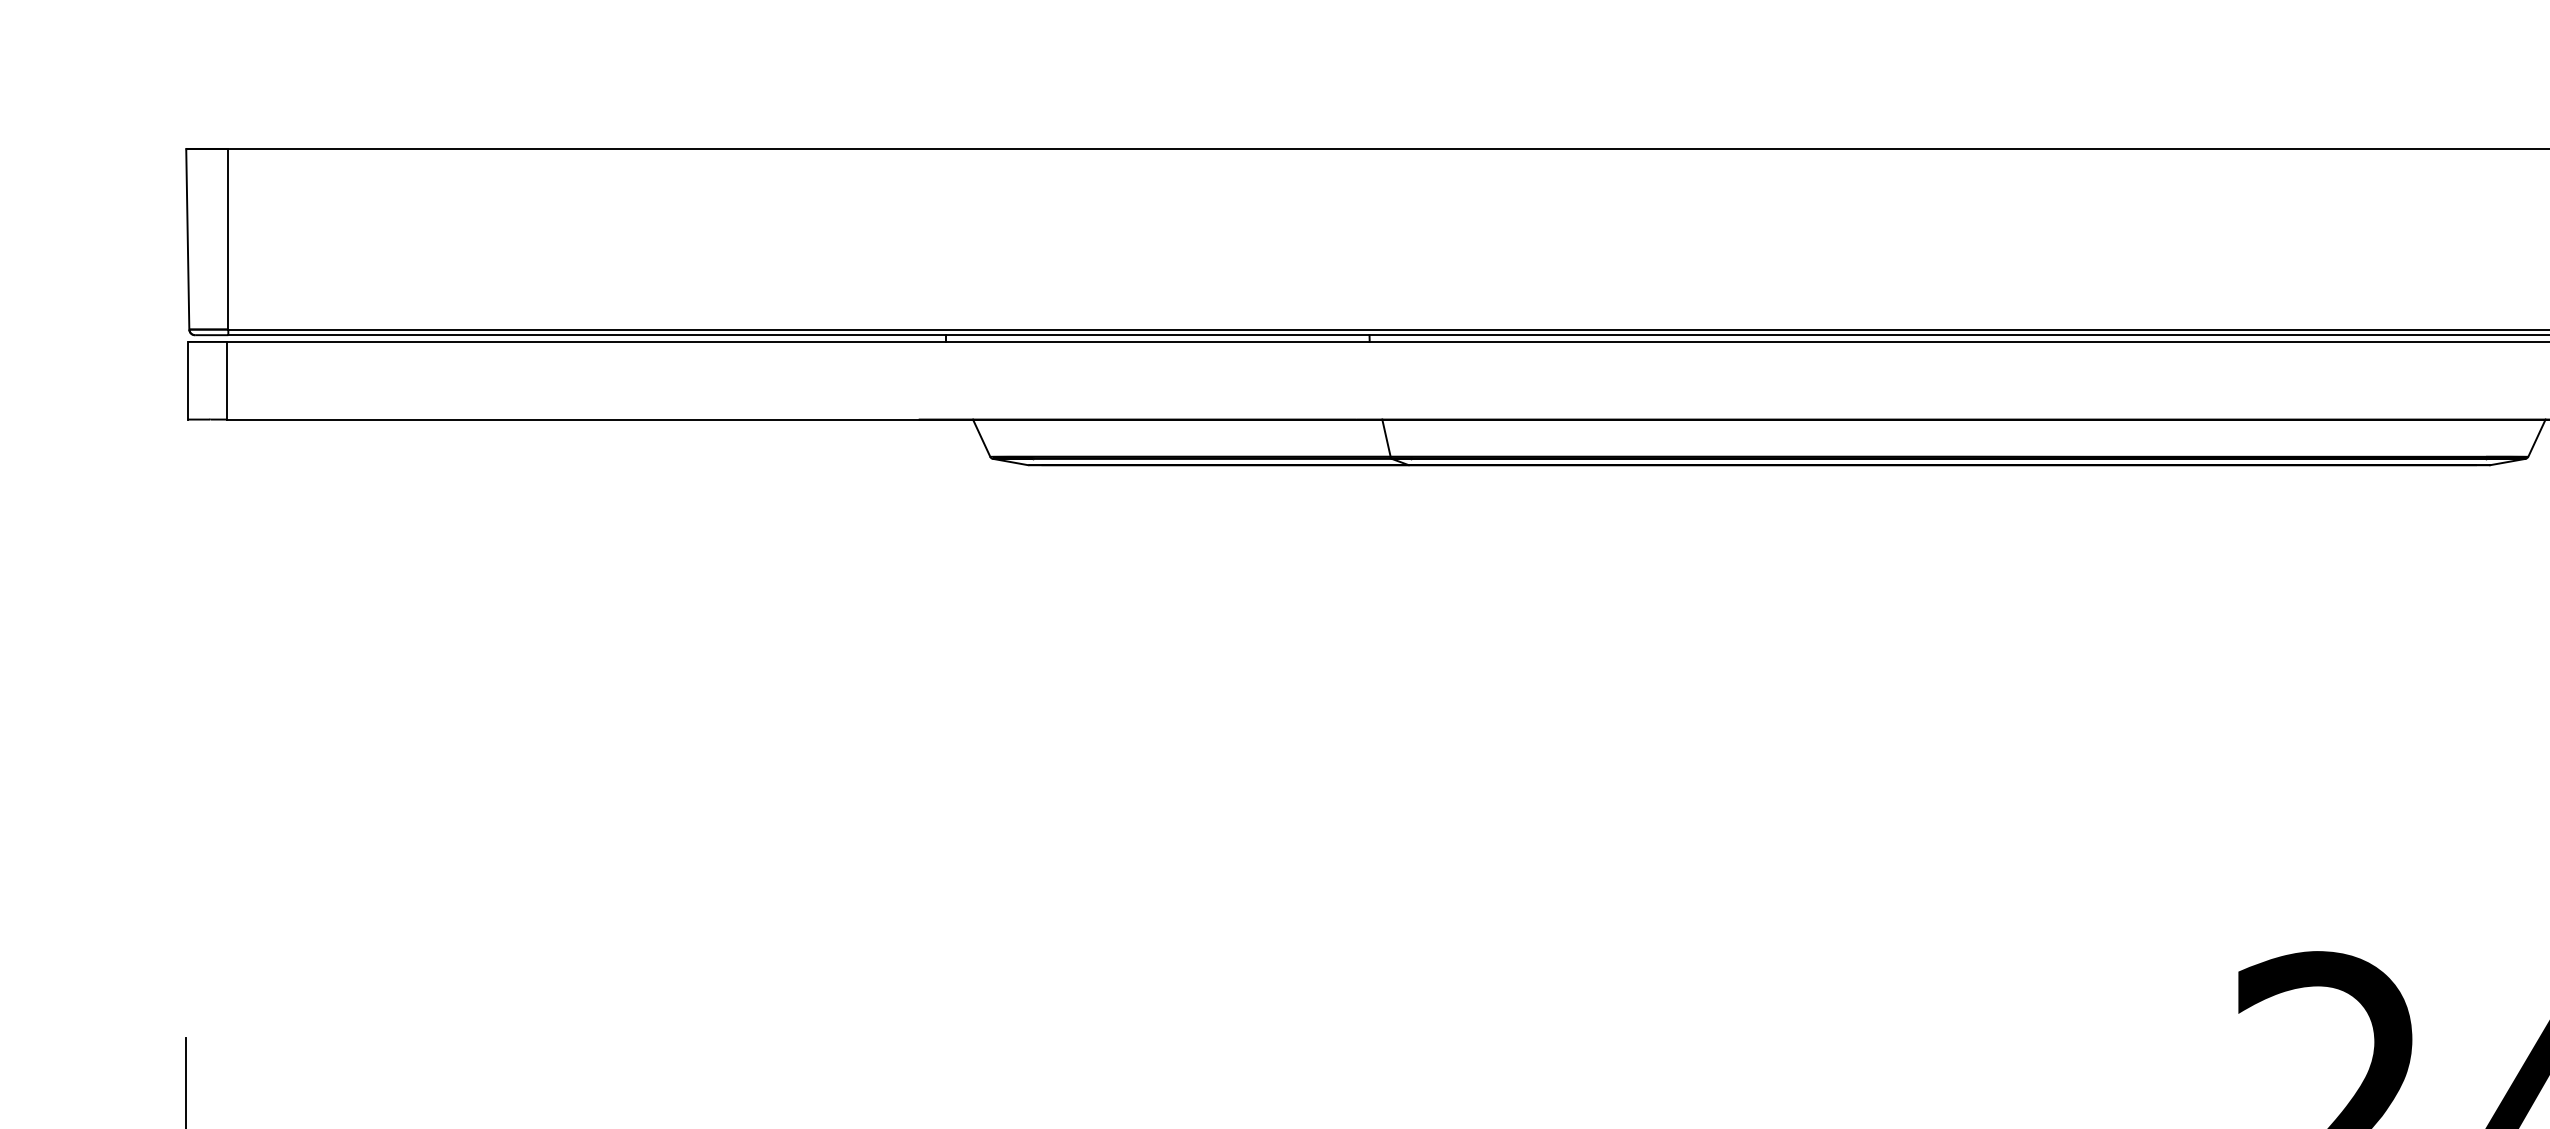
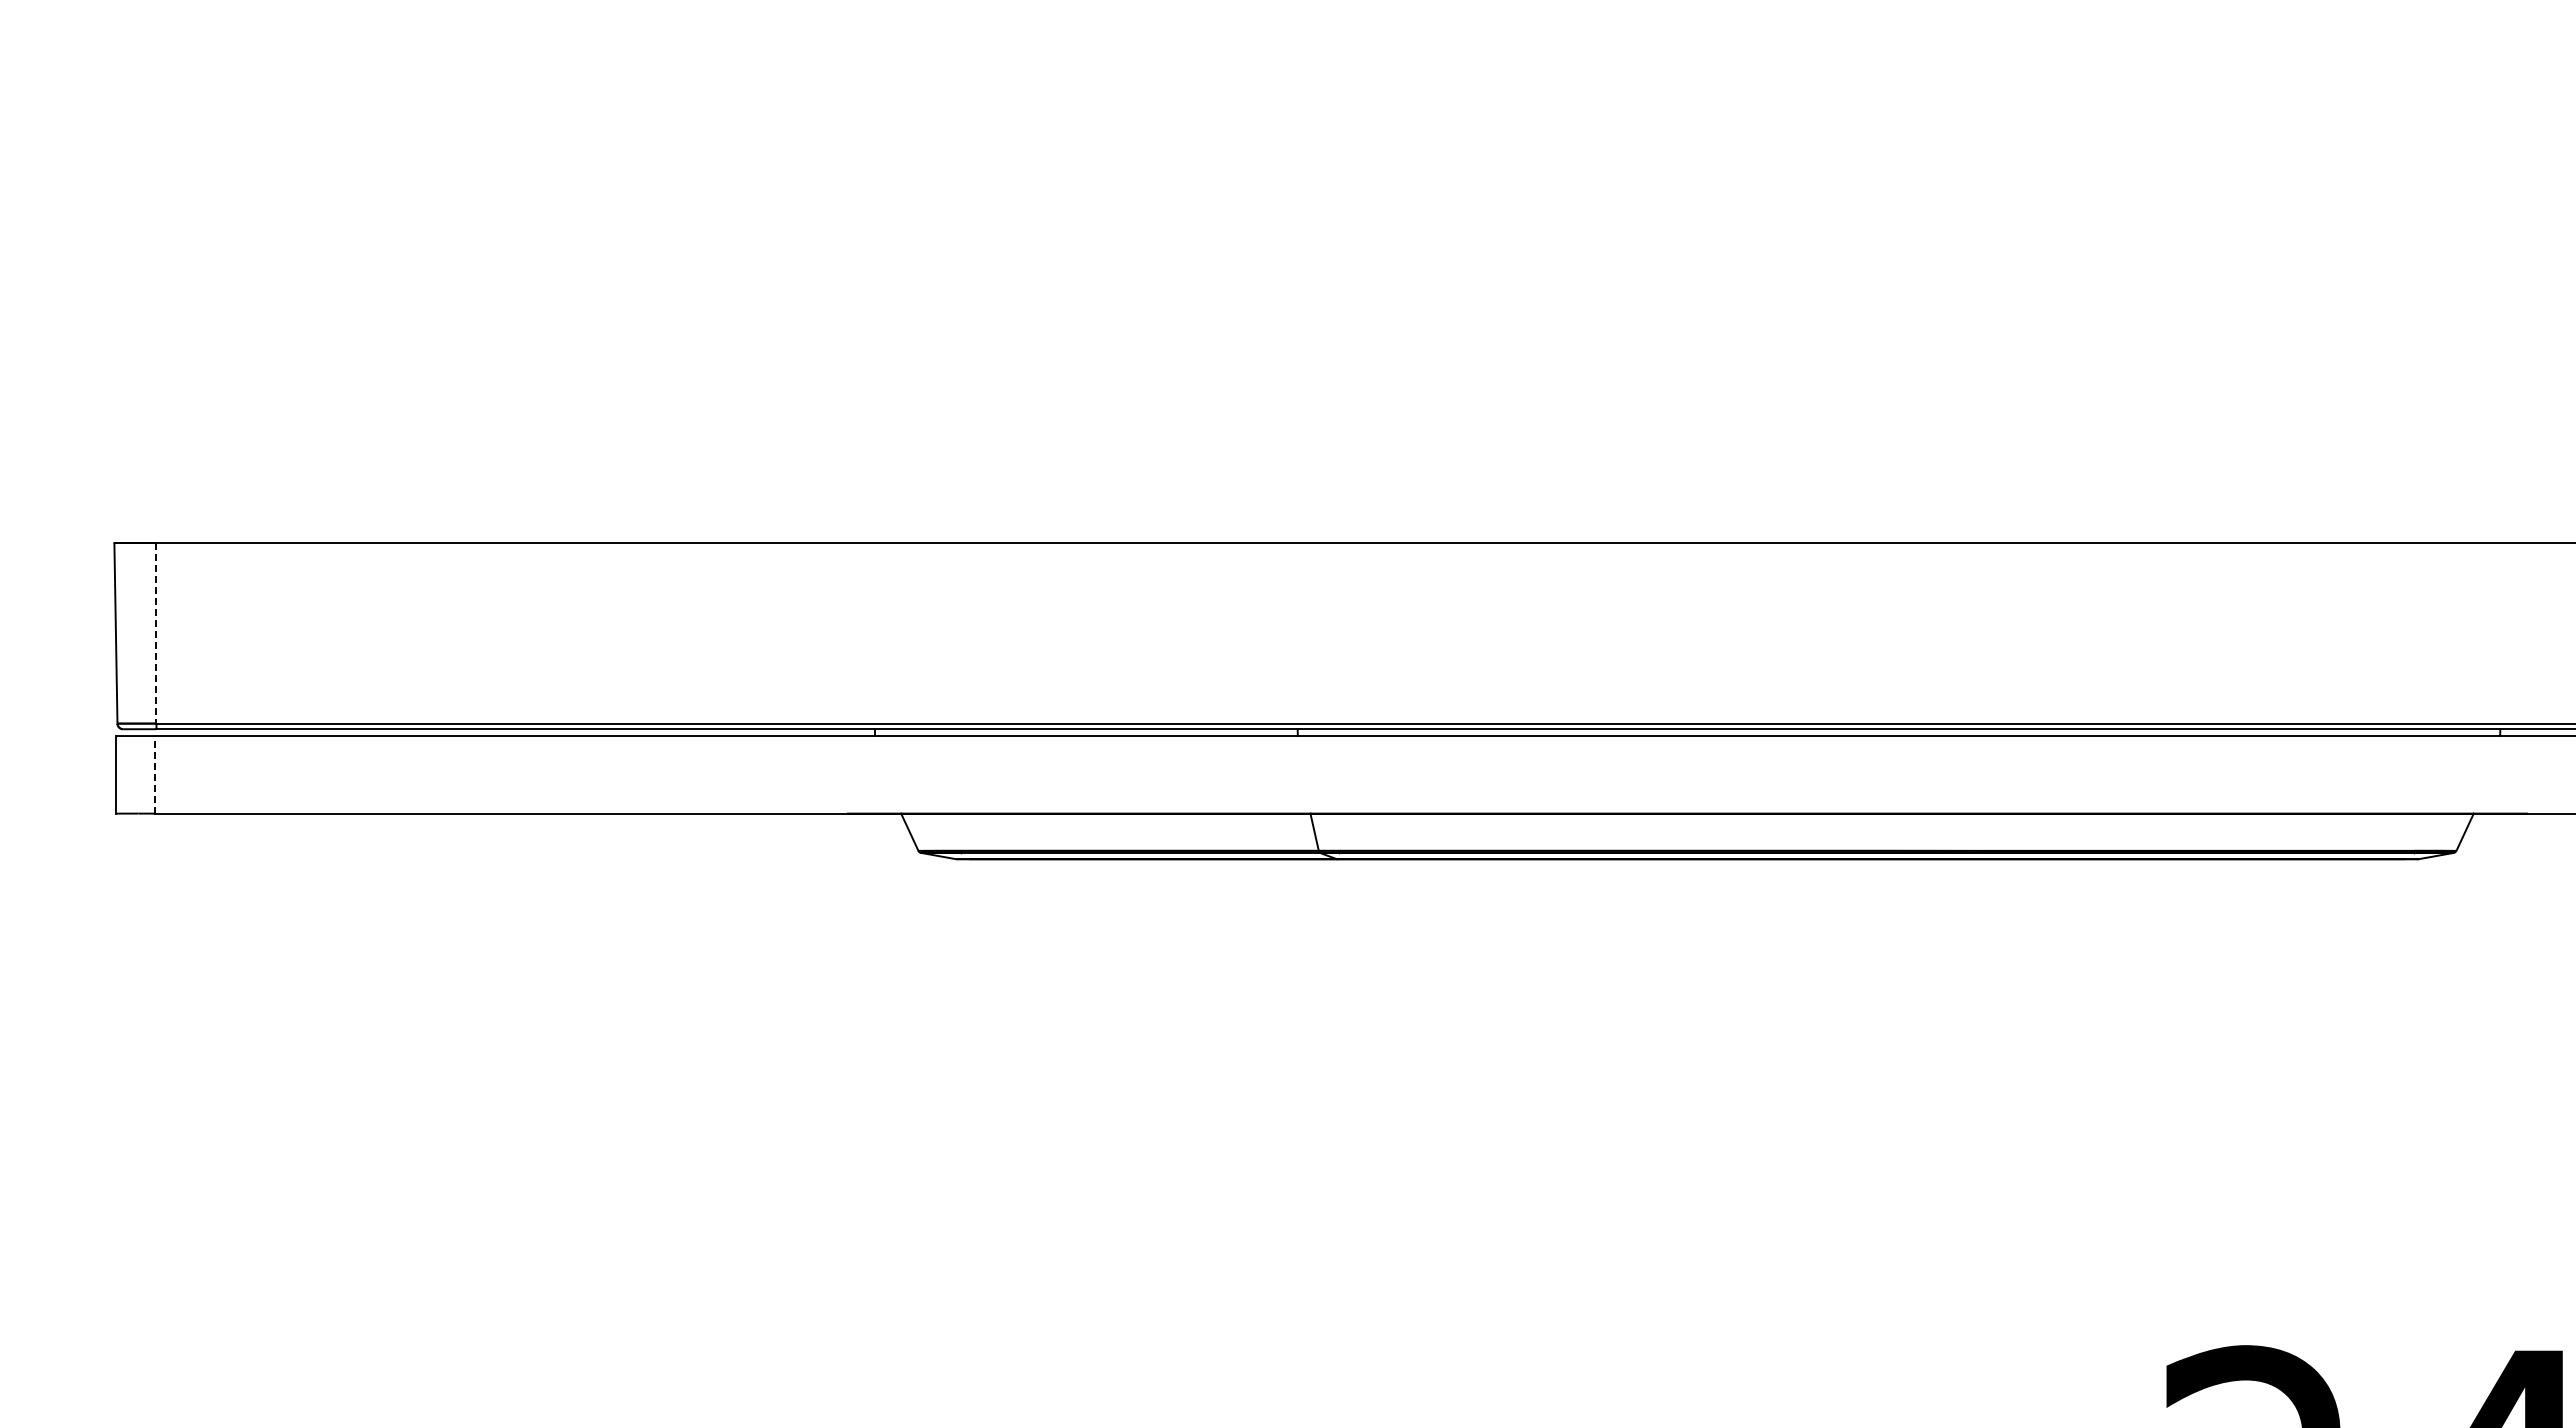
line: (228, 239) -> (156, 633), solid -> dashed
line: (226, 380) -> (154, 774), solid -> dashed

